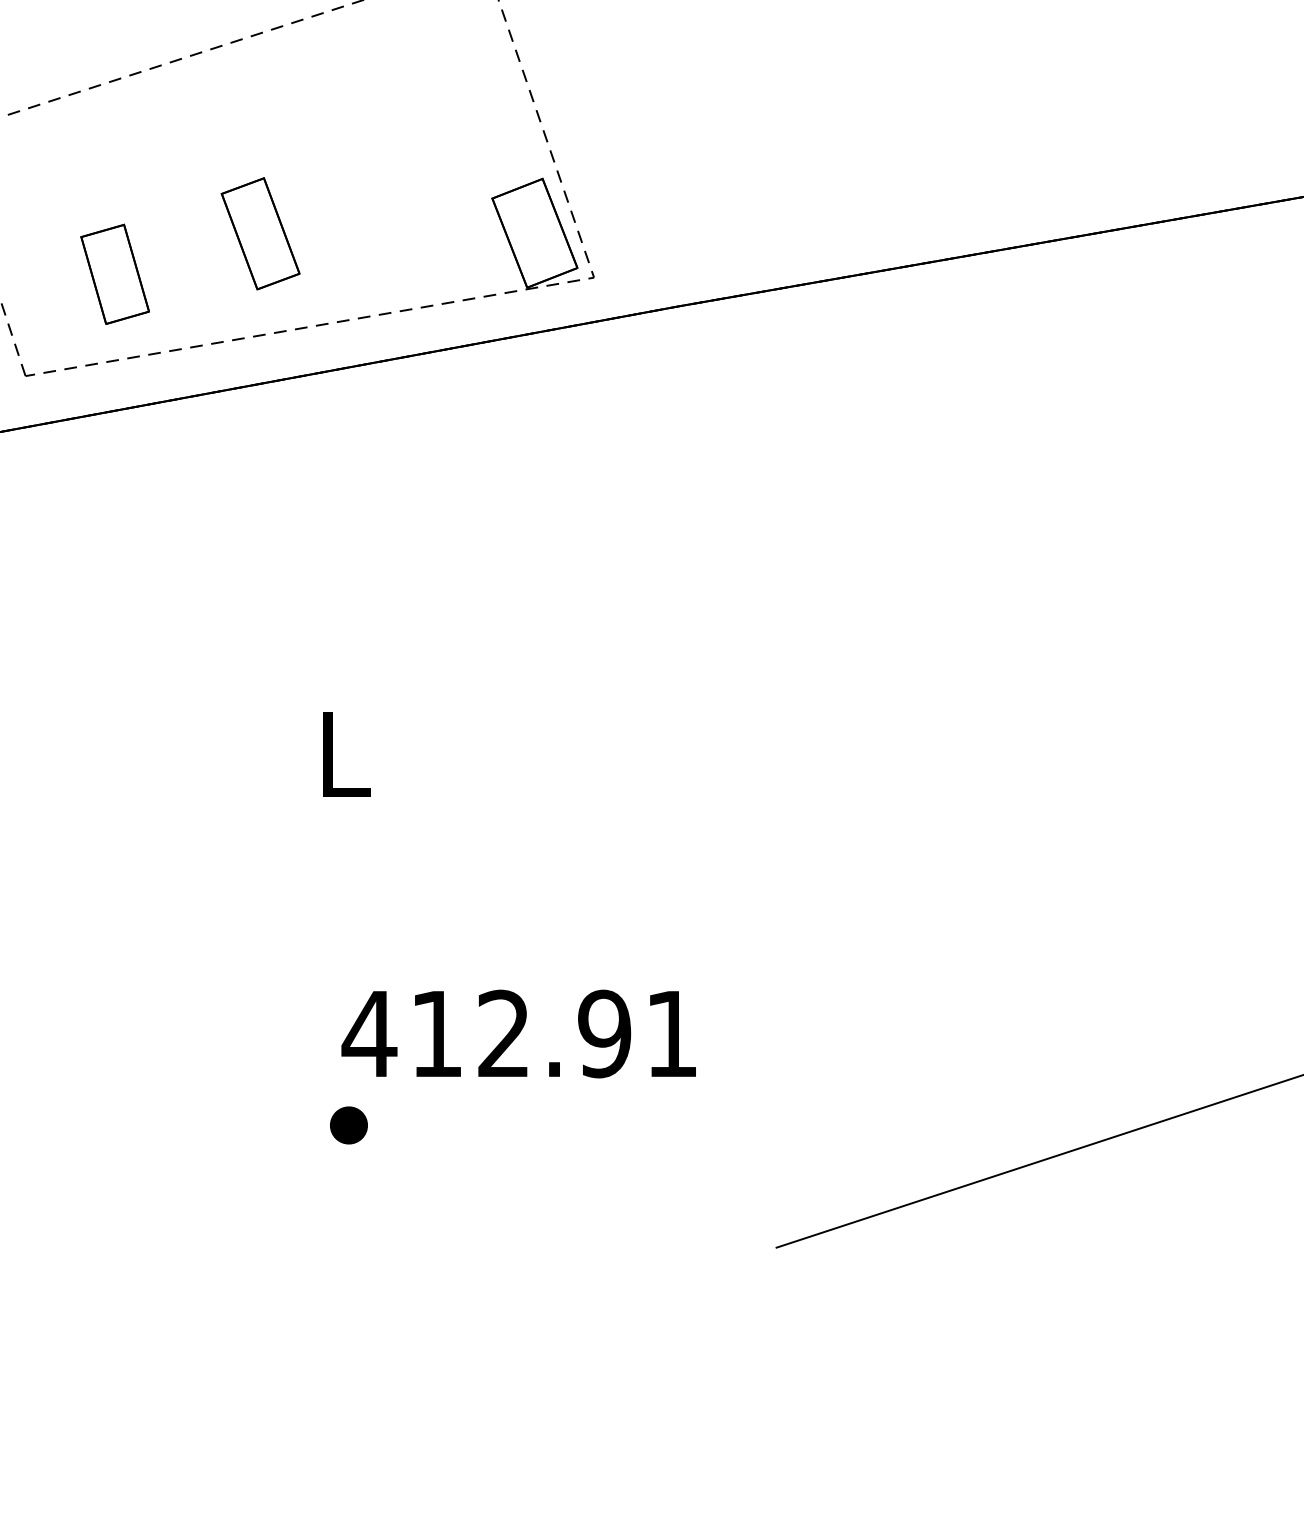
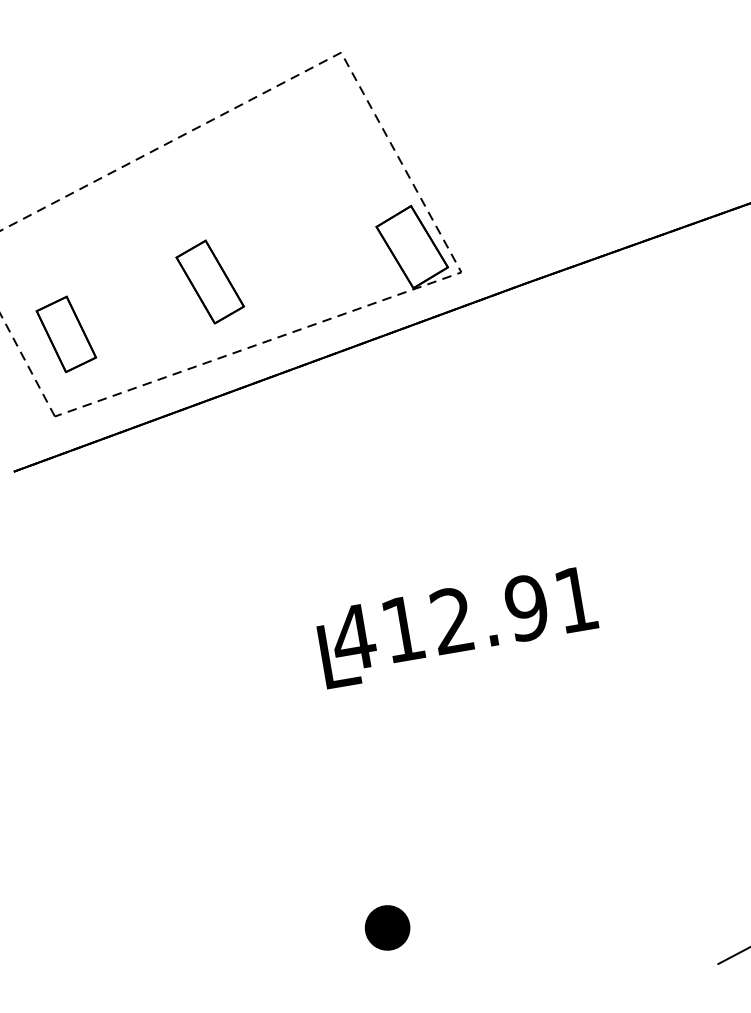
part: (114, 273) -> (65, 333), moved
text: (518, 1033) -> (463, 618), moved
part: (348, 1125) -> (387, 928), size x1.6

